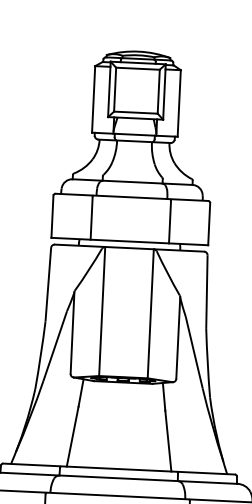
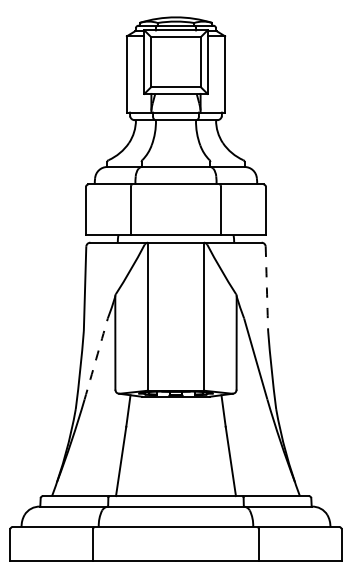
arc: (206, 291) -> (266, 288), solid -> dashed
arc: (55, 346) -> (96, 359), solid -> dashed

